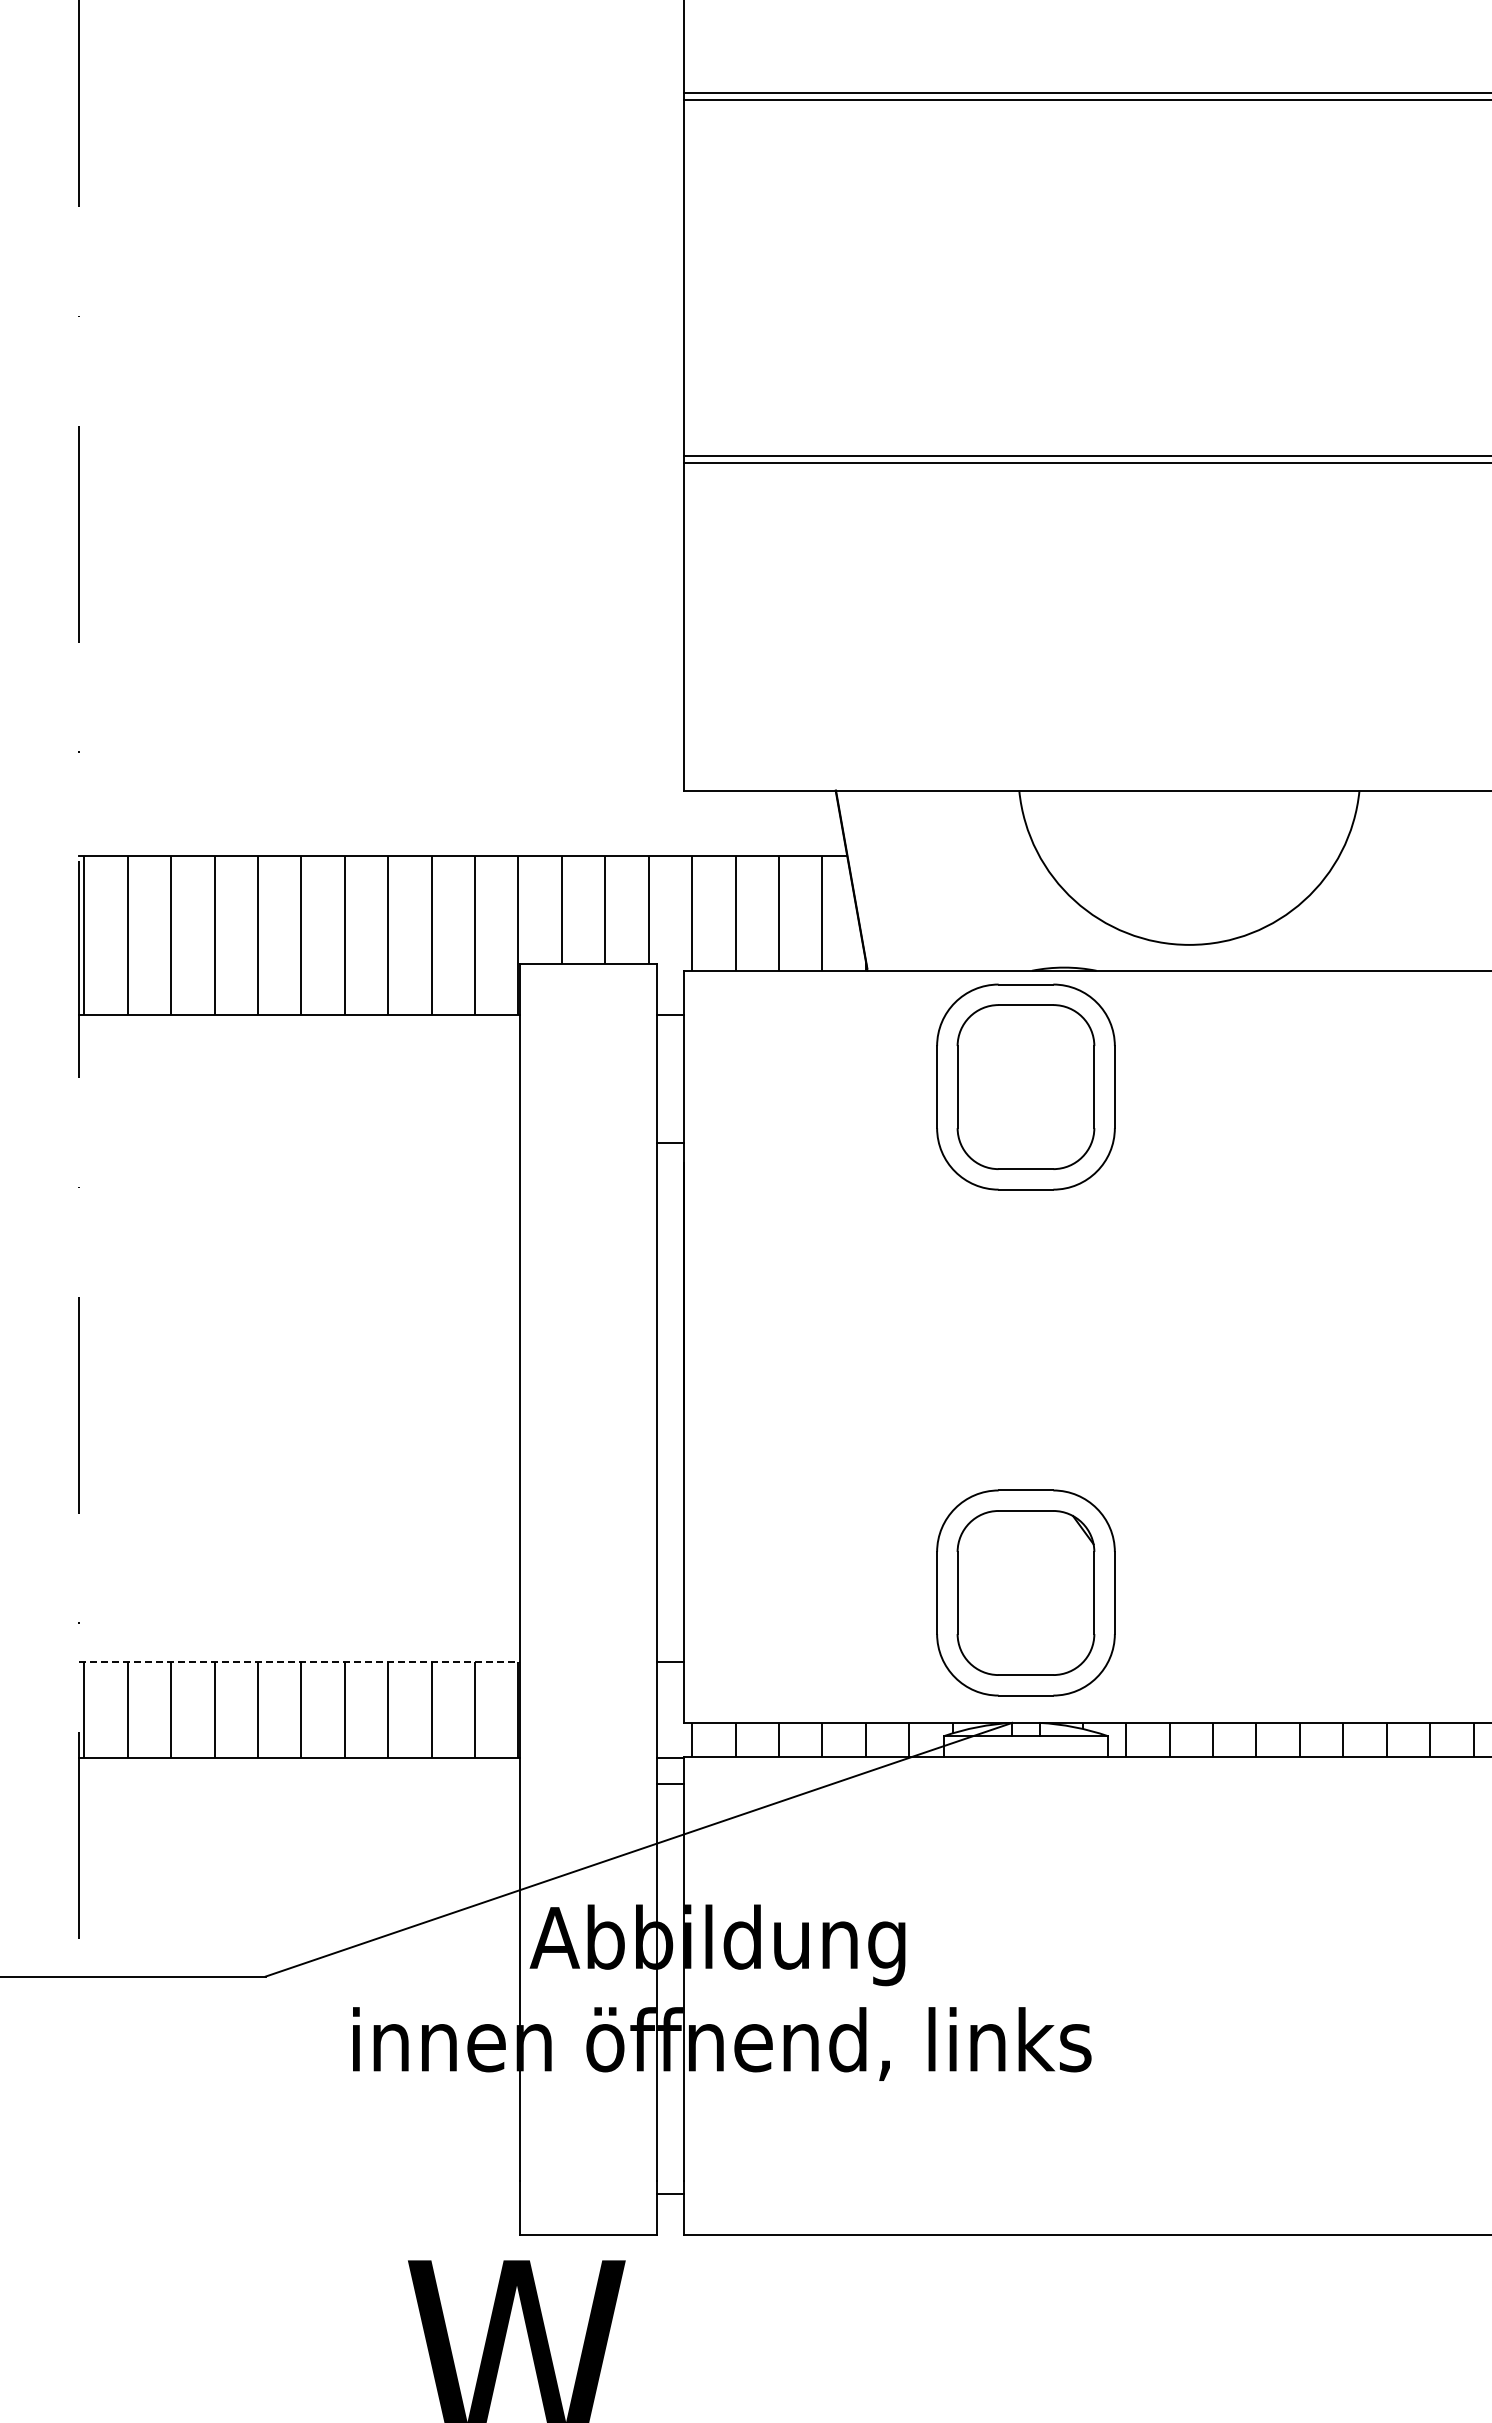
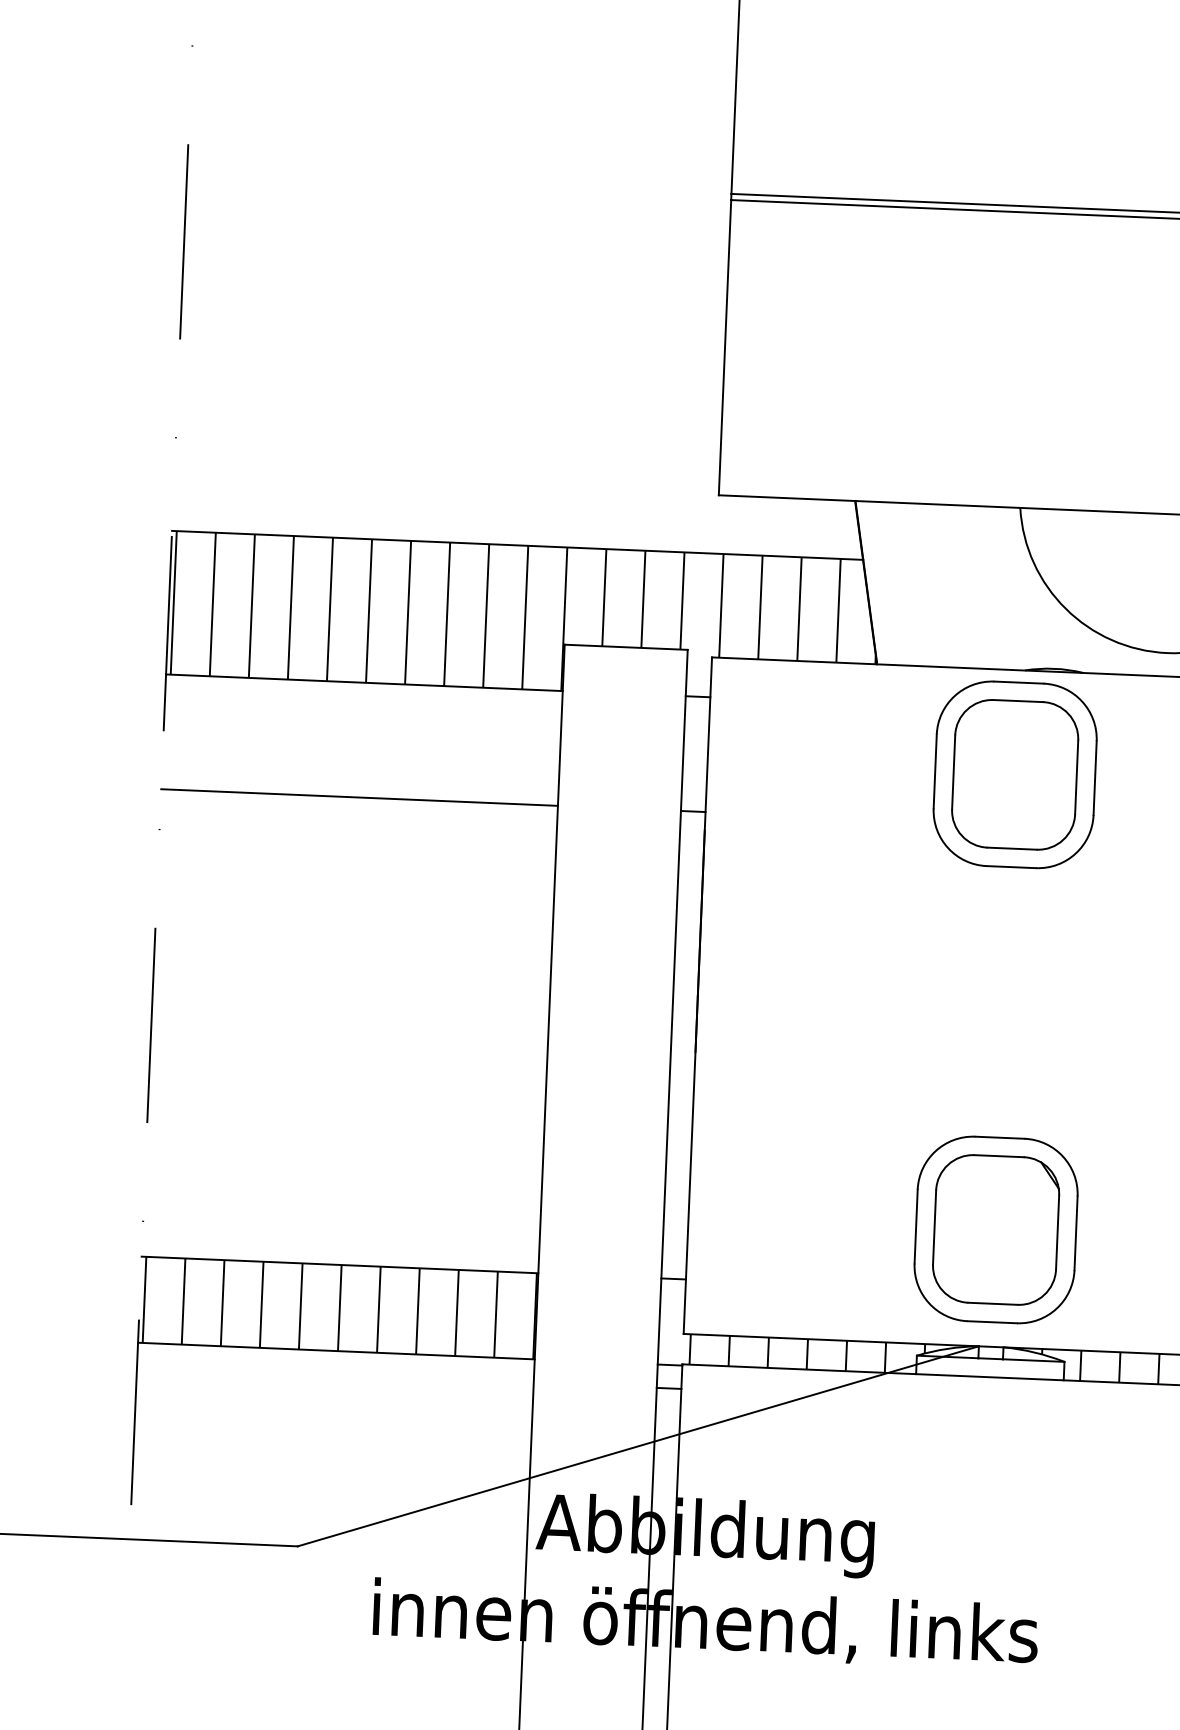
line: (299, 1142) -> (359, 797), added
line: (300, 1662) -> (340, 1265), dashed -> solid

